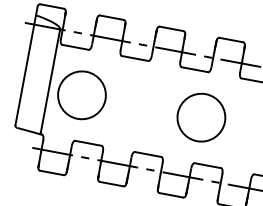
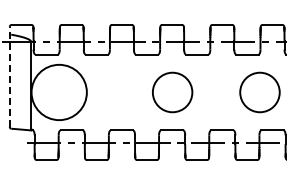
line: (26, 65) -> (9, 76), solid -> dashed
circle: (81, 95) -> (58, 92), size x1.4
circle: (201, 117) -> (172, 92), moved

